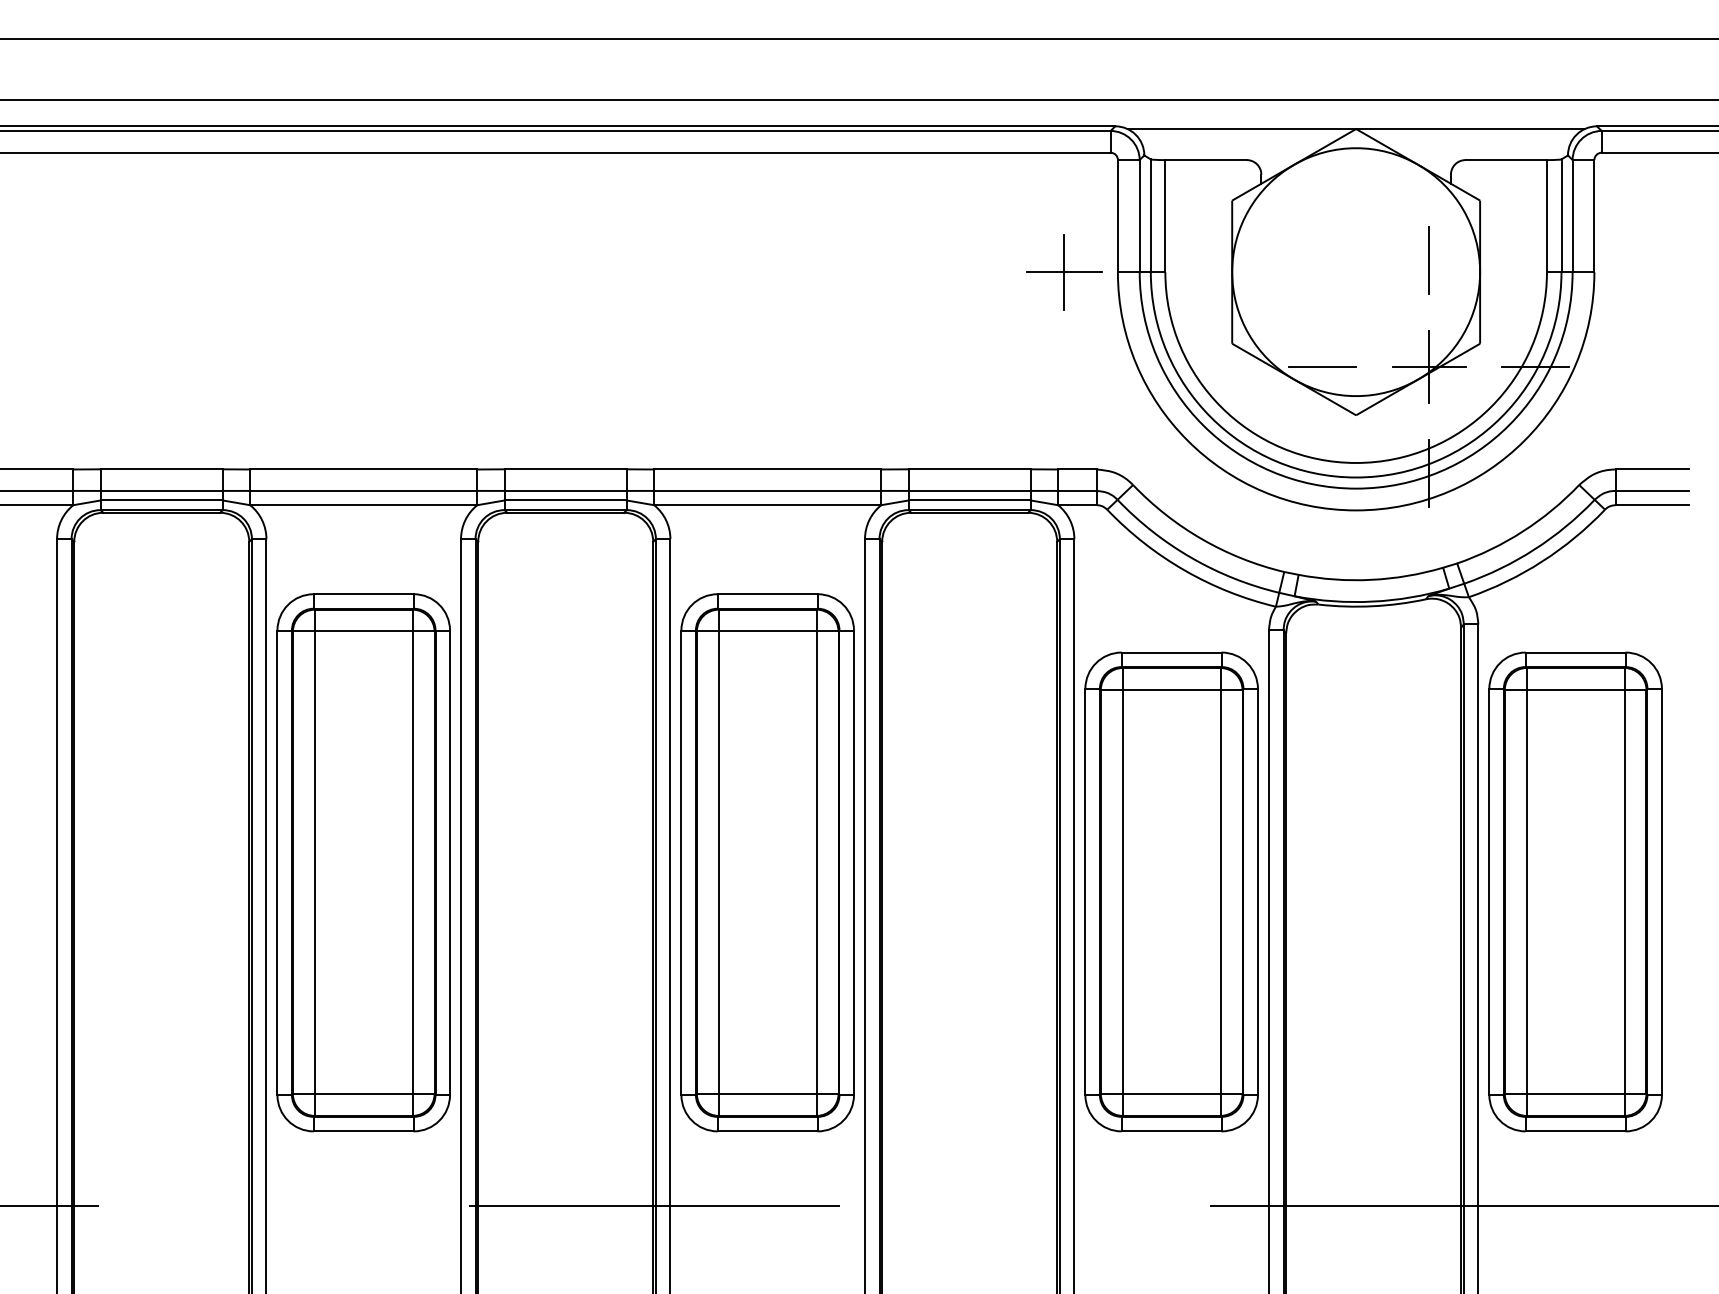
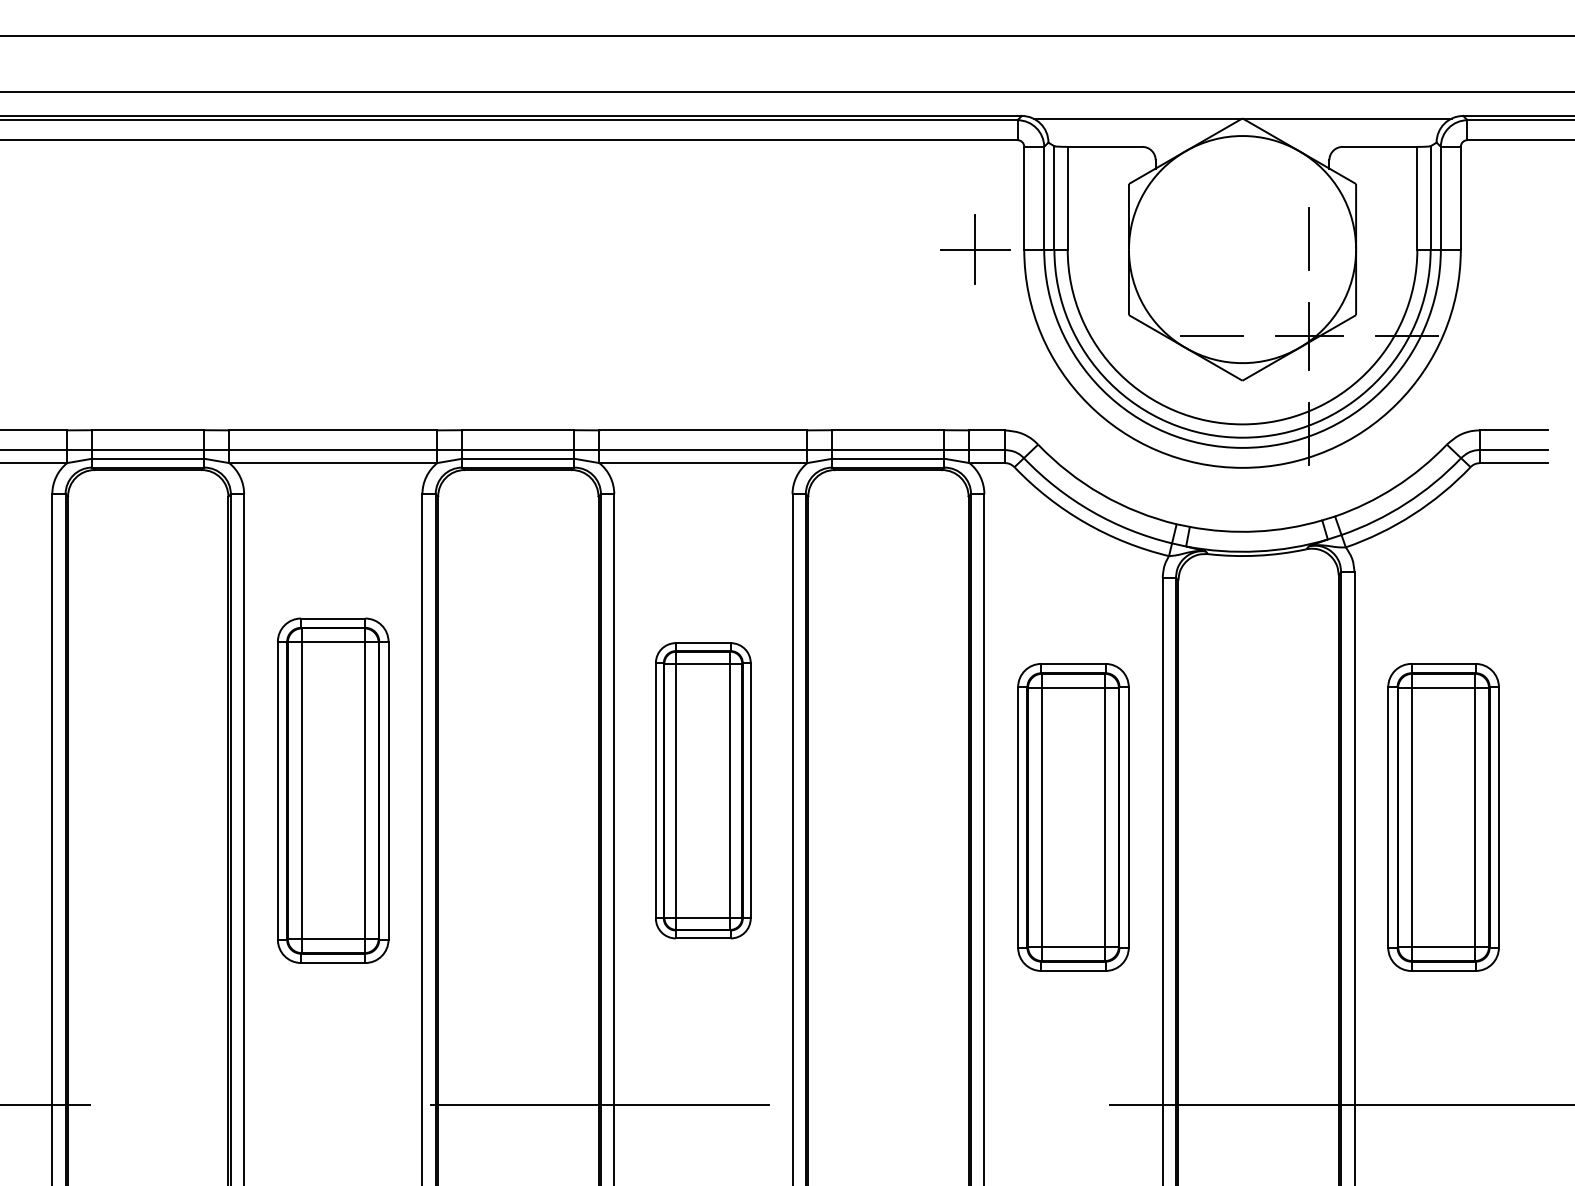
part: (363, 862) -> (333, 790), size x0.7
part: (767, 862) -> (703, 790), size x0.6
part: (1171, 891) -> (1073, 817), size x0.7
part: (1575, 891) -> (1443, 817), size x0.7

